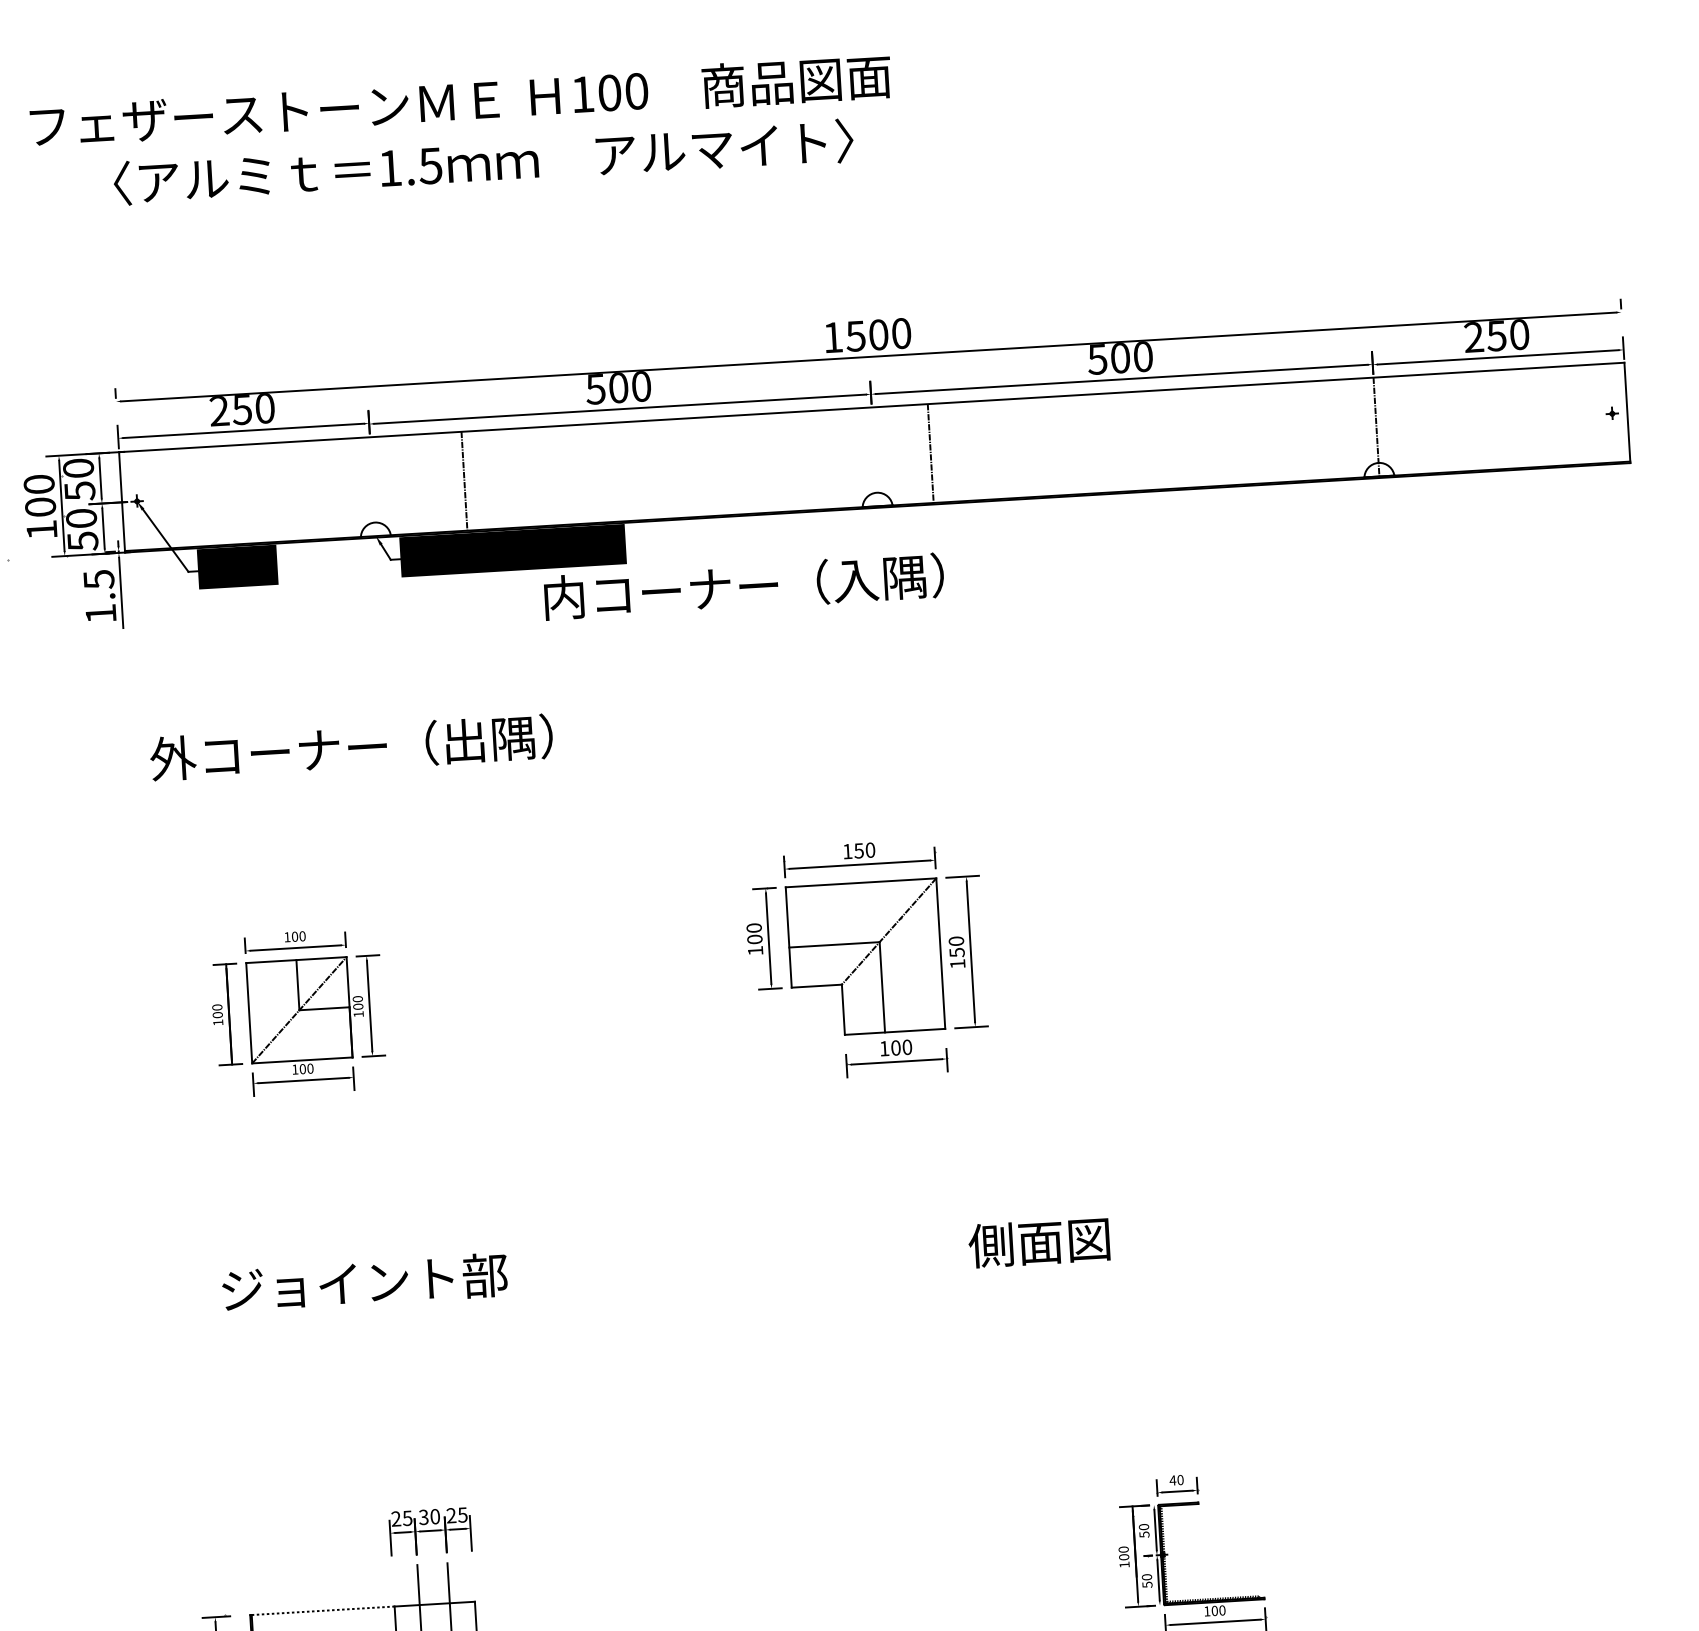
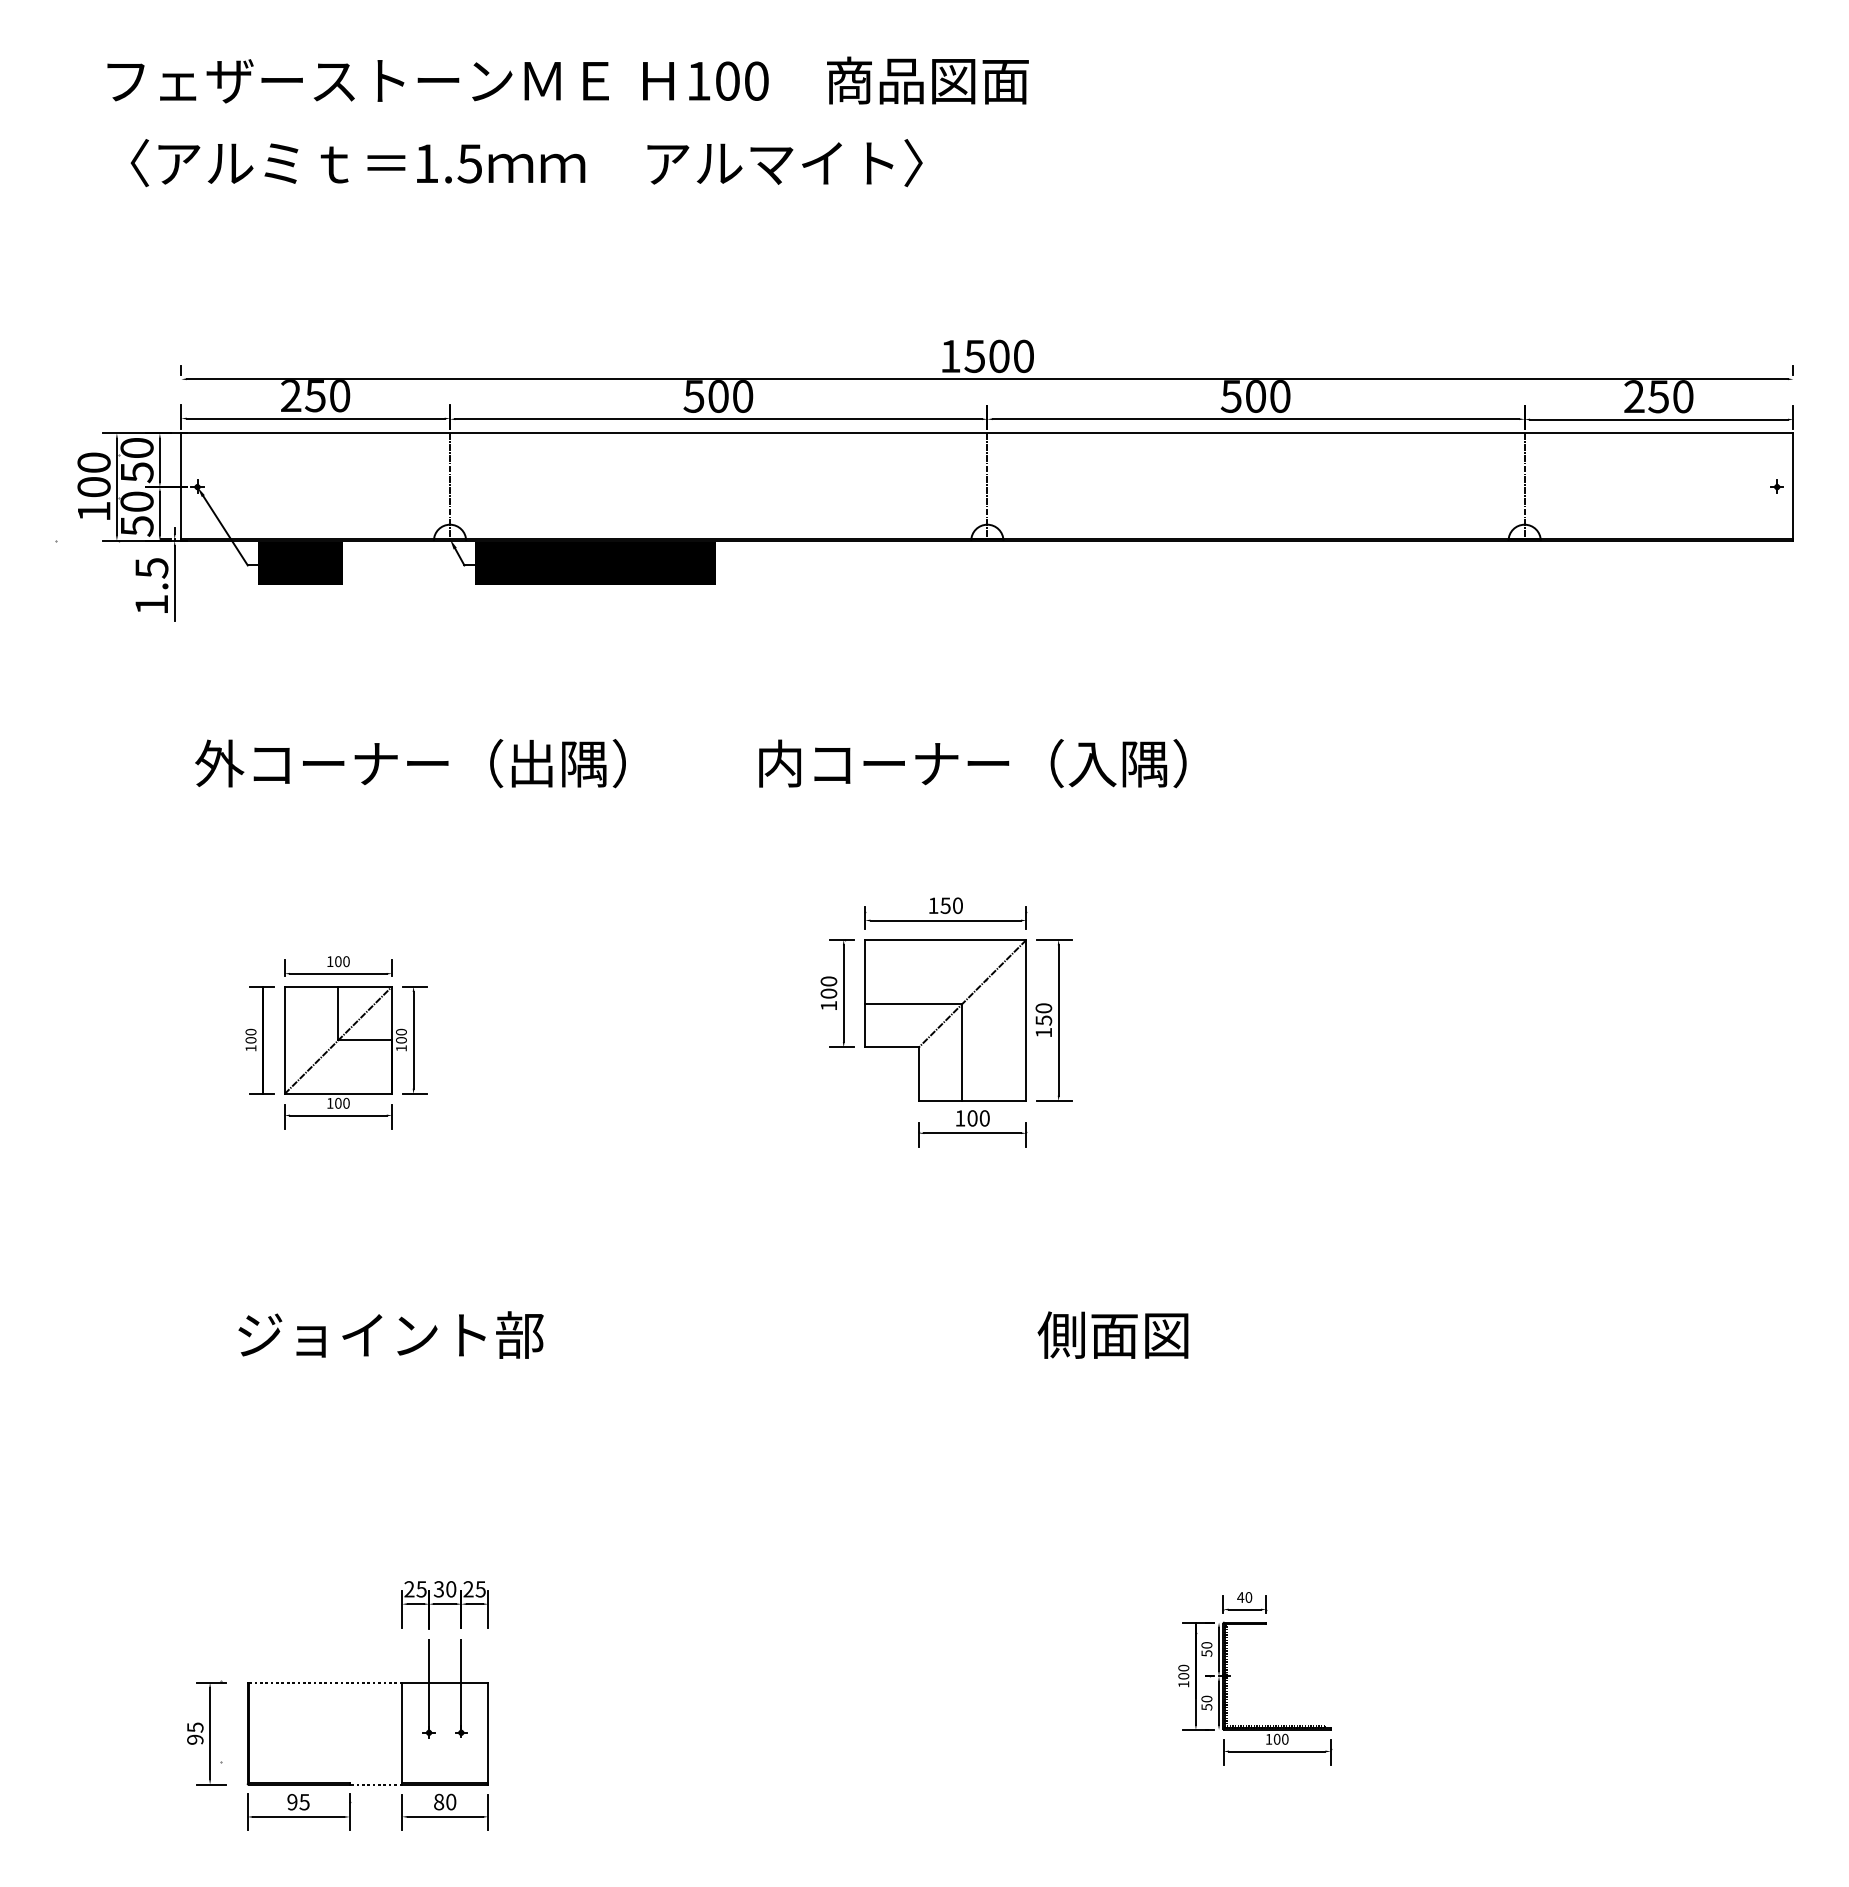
text: (483, 162) -> (526, 163), moved
line: (930, 453) -> (987, 486), moved
line: (464, 481) -> (450, 486), moved
text: (743, 586) -> (972, 763), moved

